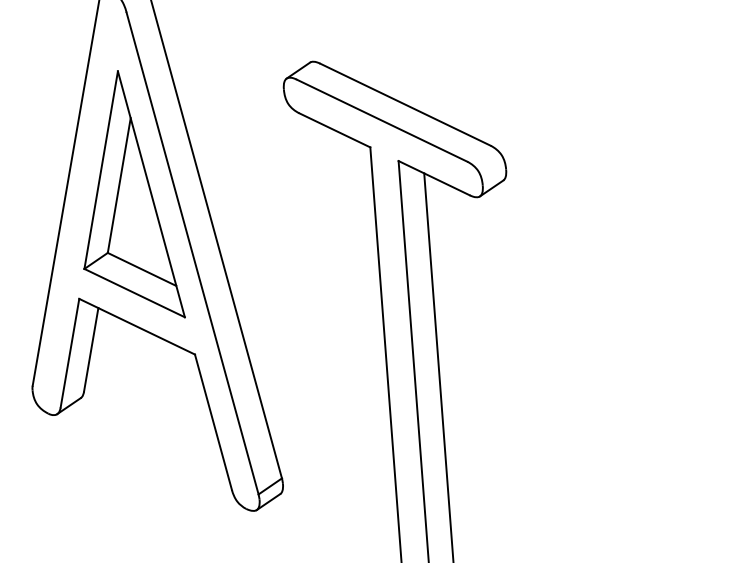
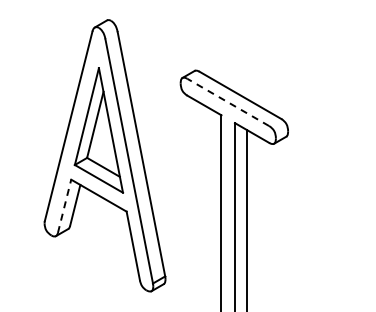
line: (380, 120) -> (227, 102), solid -> dashed
line: (69, 351) -> (64, 205), solid -> dashed

